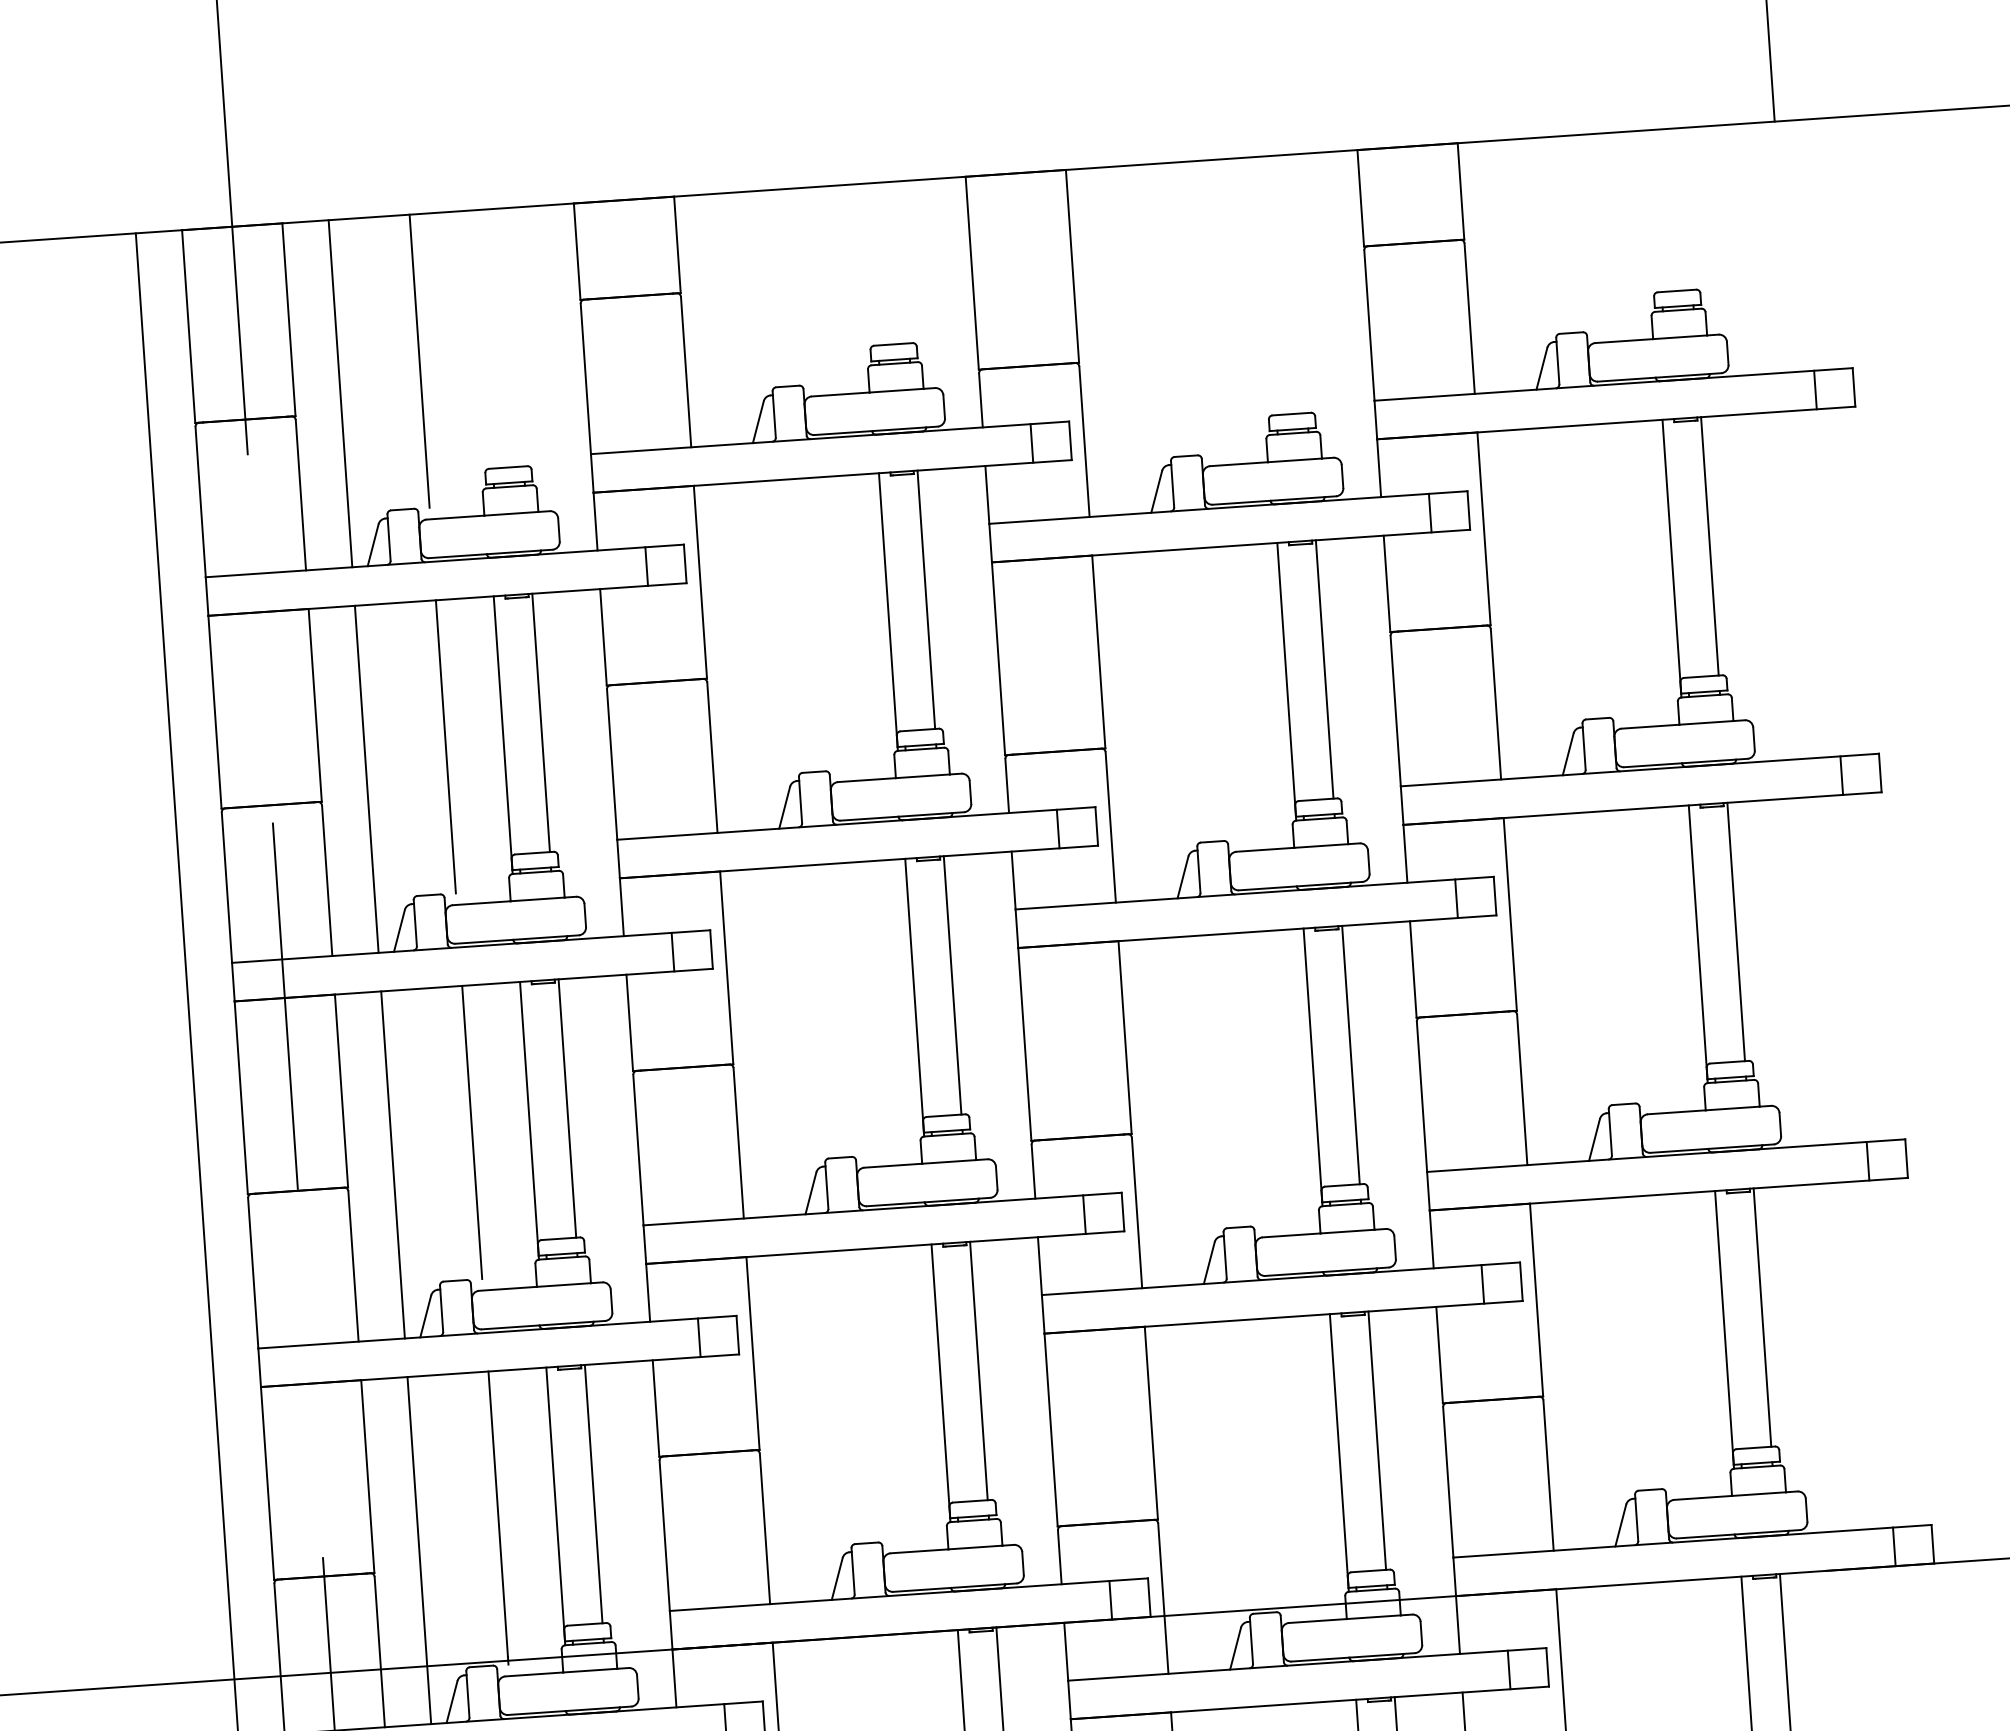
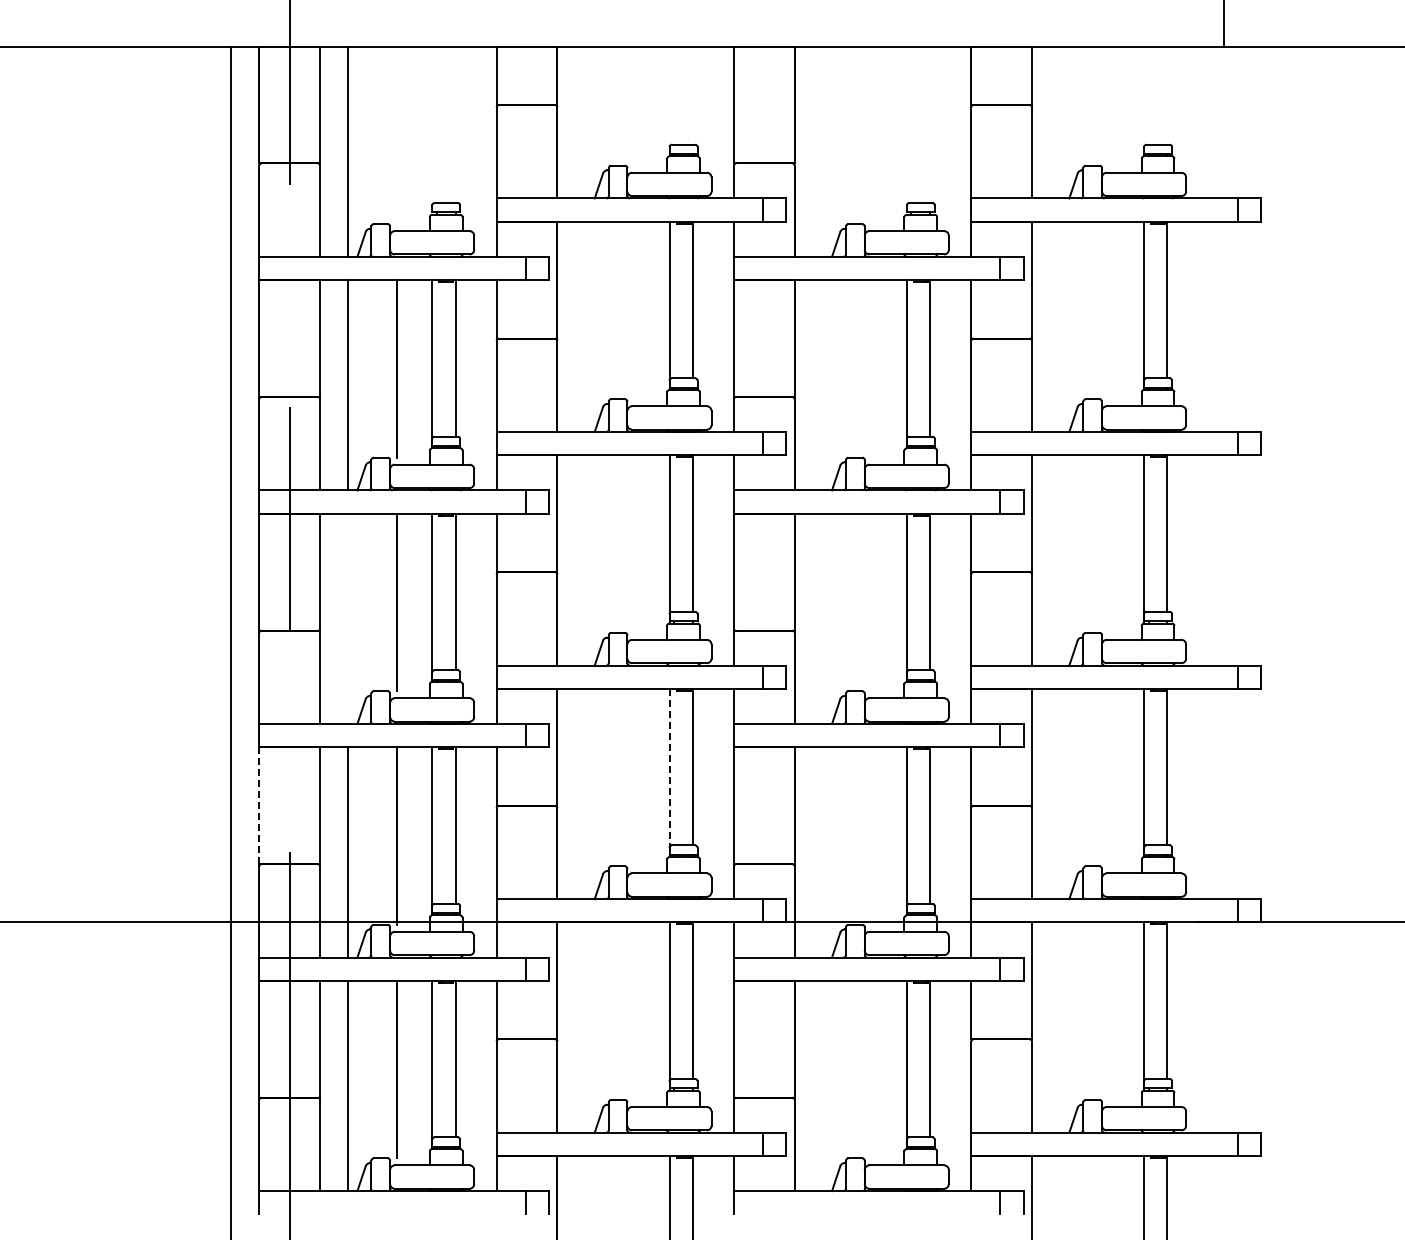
line: (420, 361) -> (397, 135), removed
line: (393, 1164) -> (348, 618), removed
line: (941, 1384) -> (669, 773), solid -> dashed
line: (267, 1484) -> (259, 806), solid -> dashed

